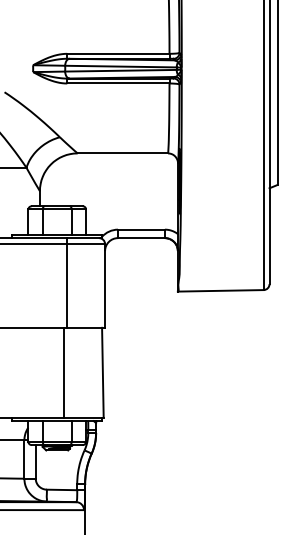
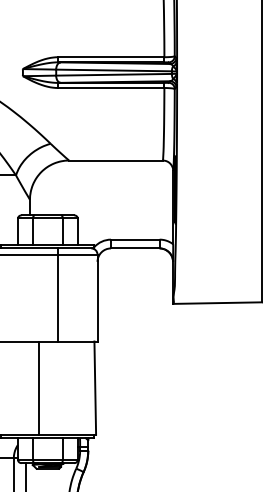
line: (64, 372) -> (38, 387), moved

